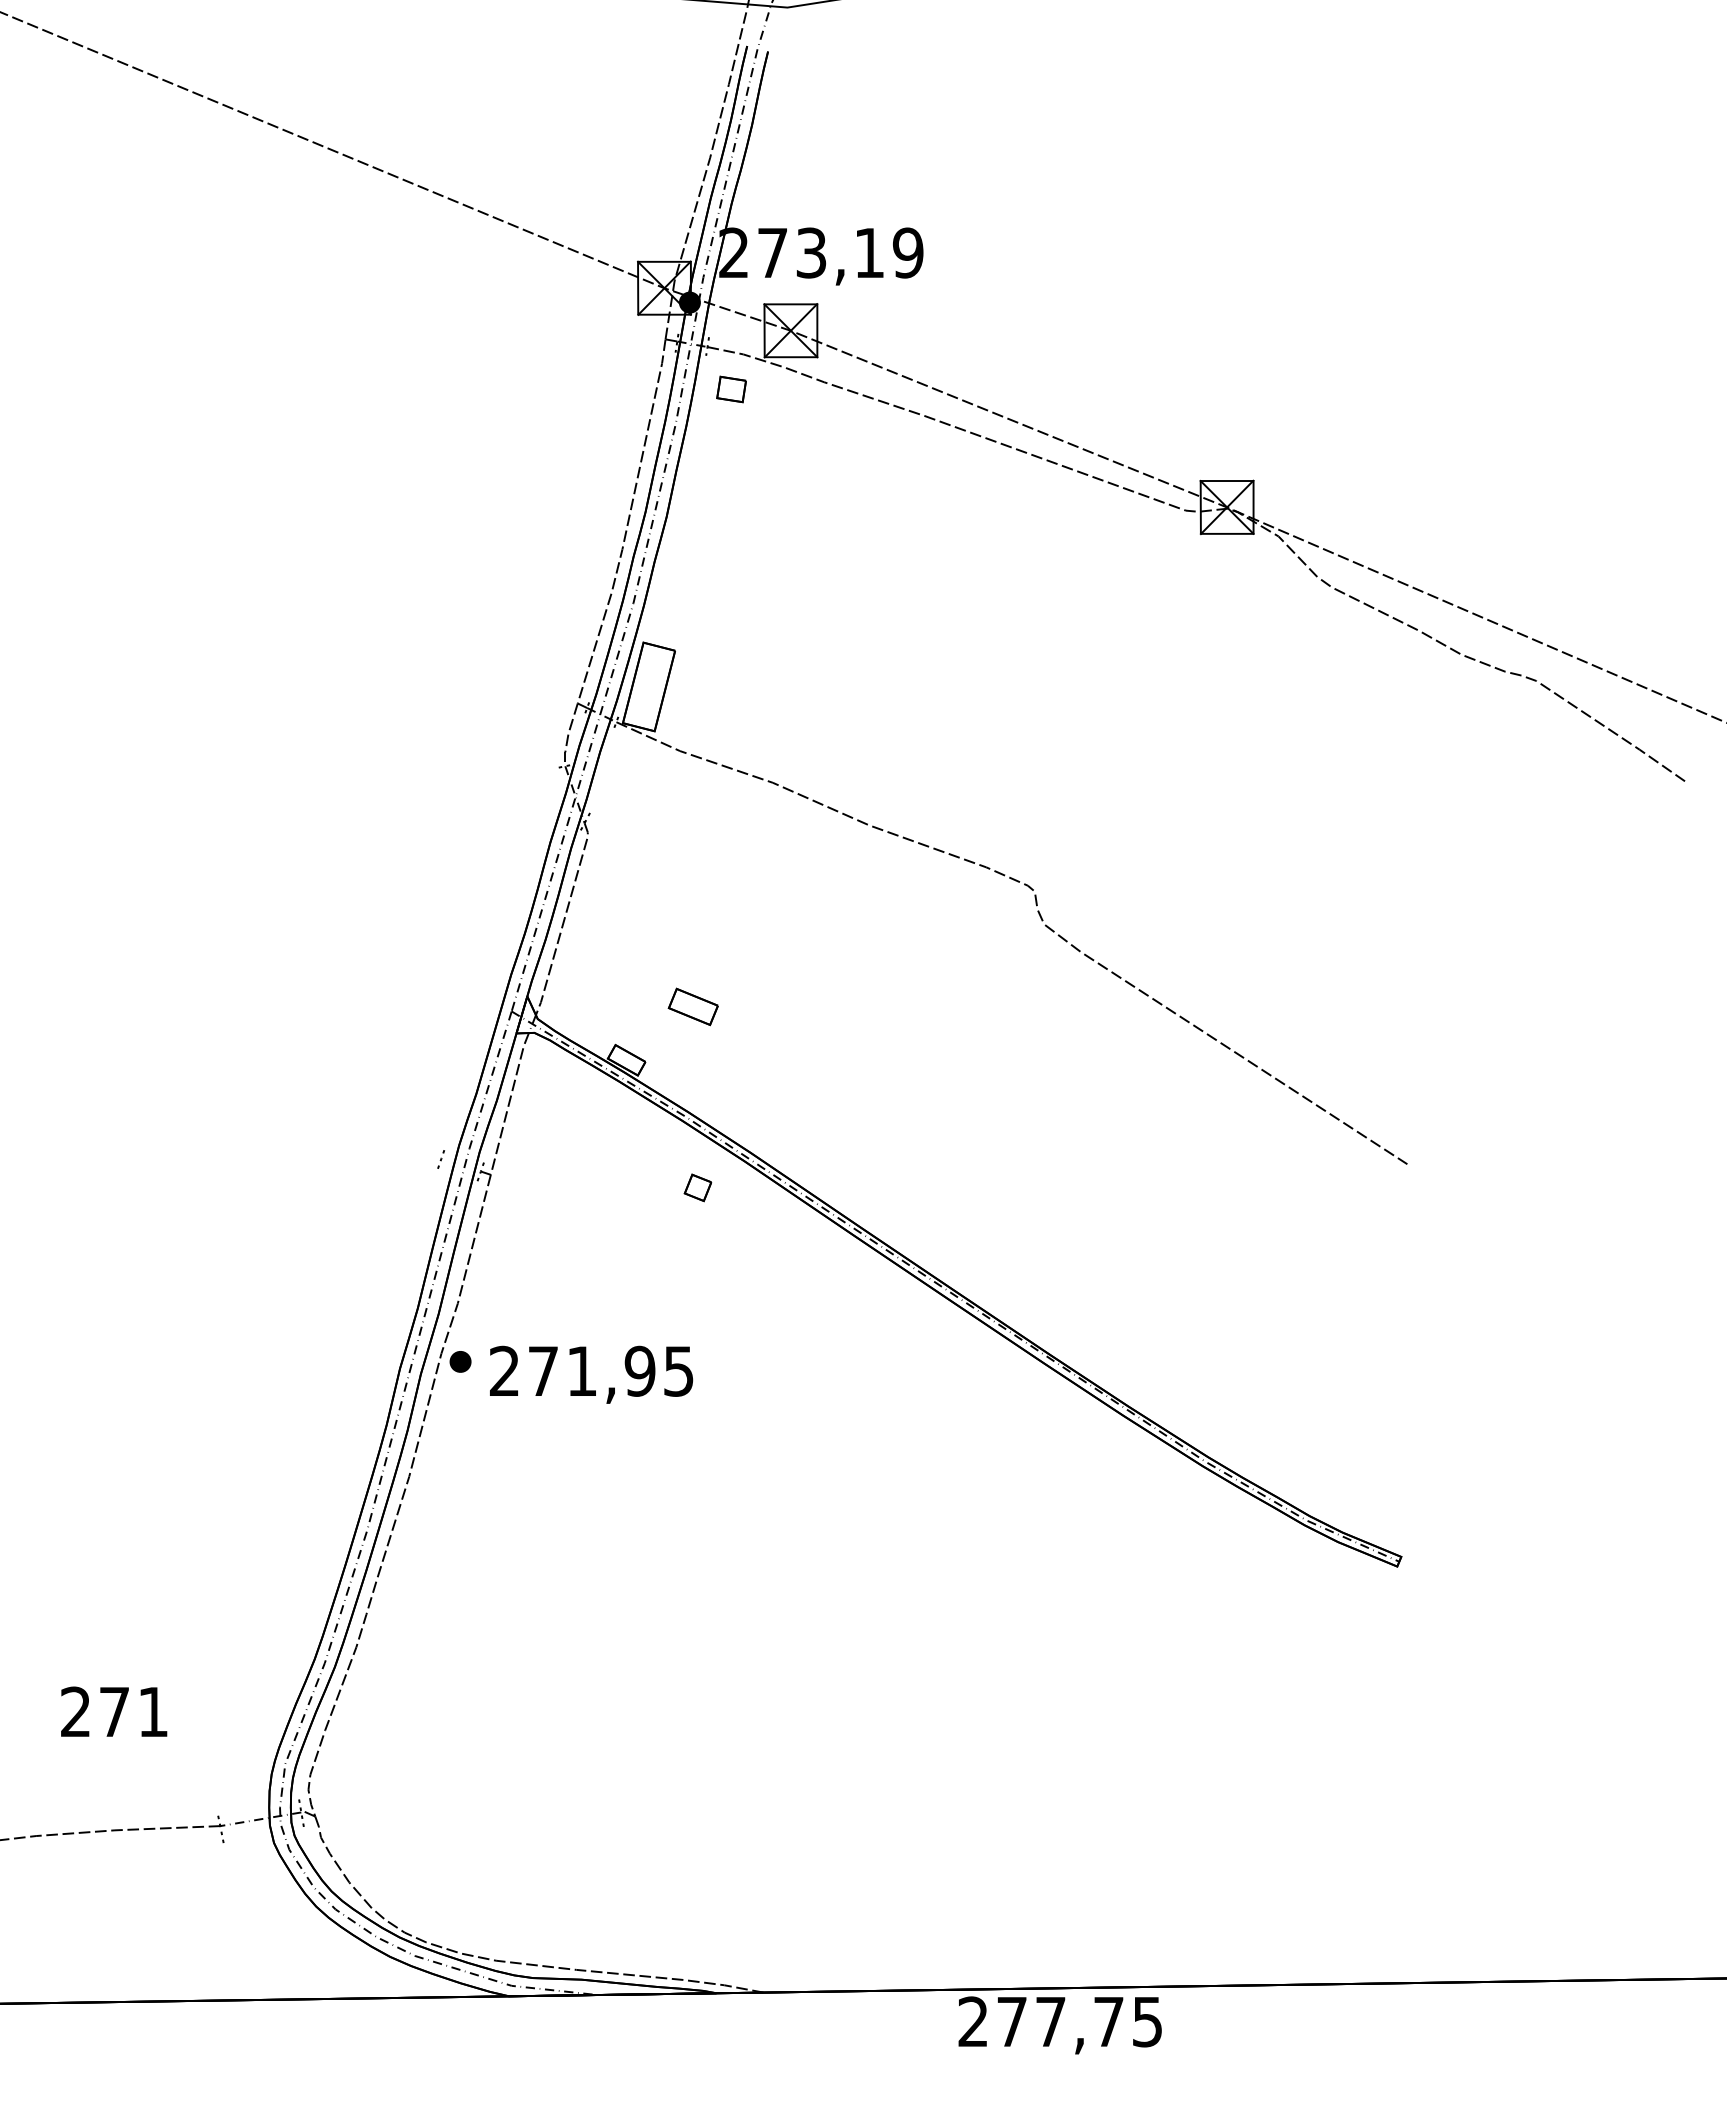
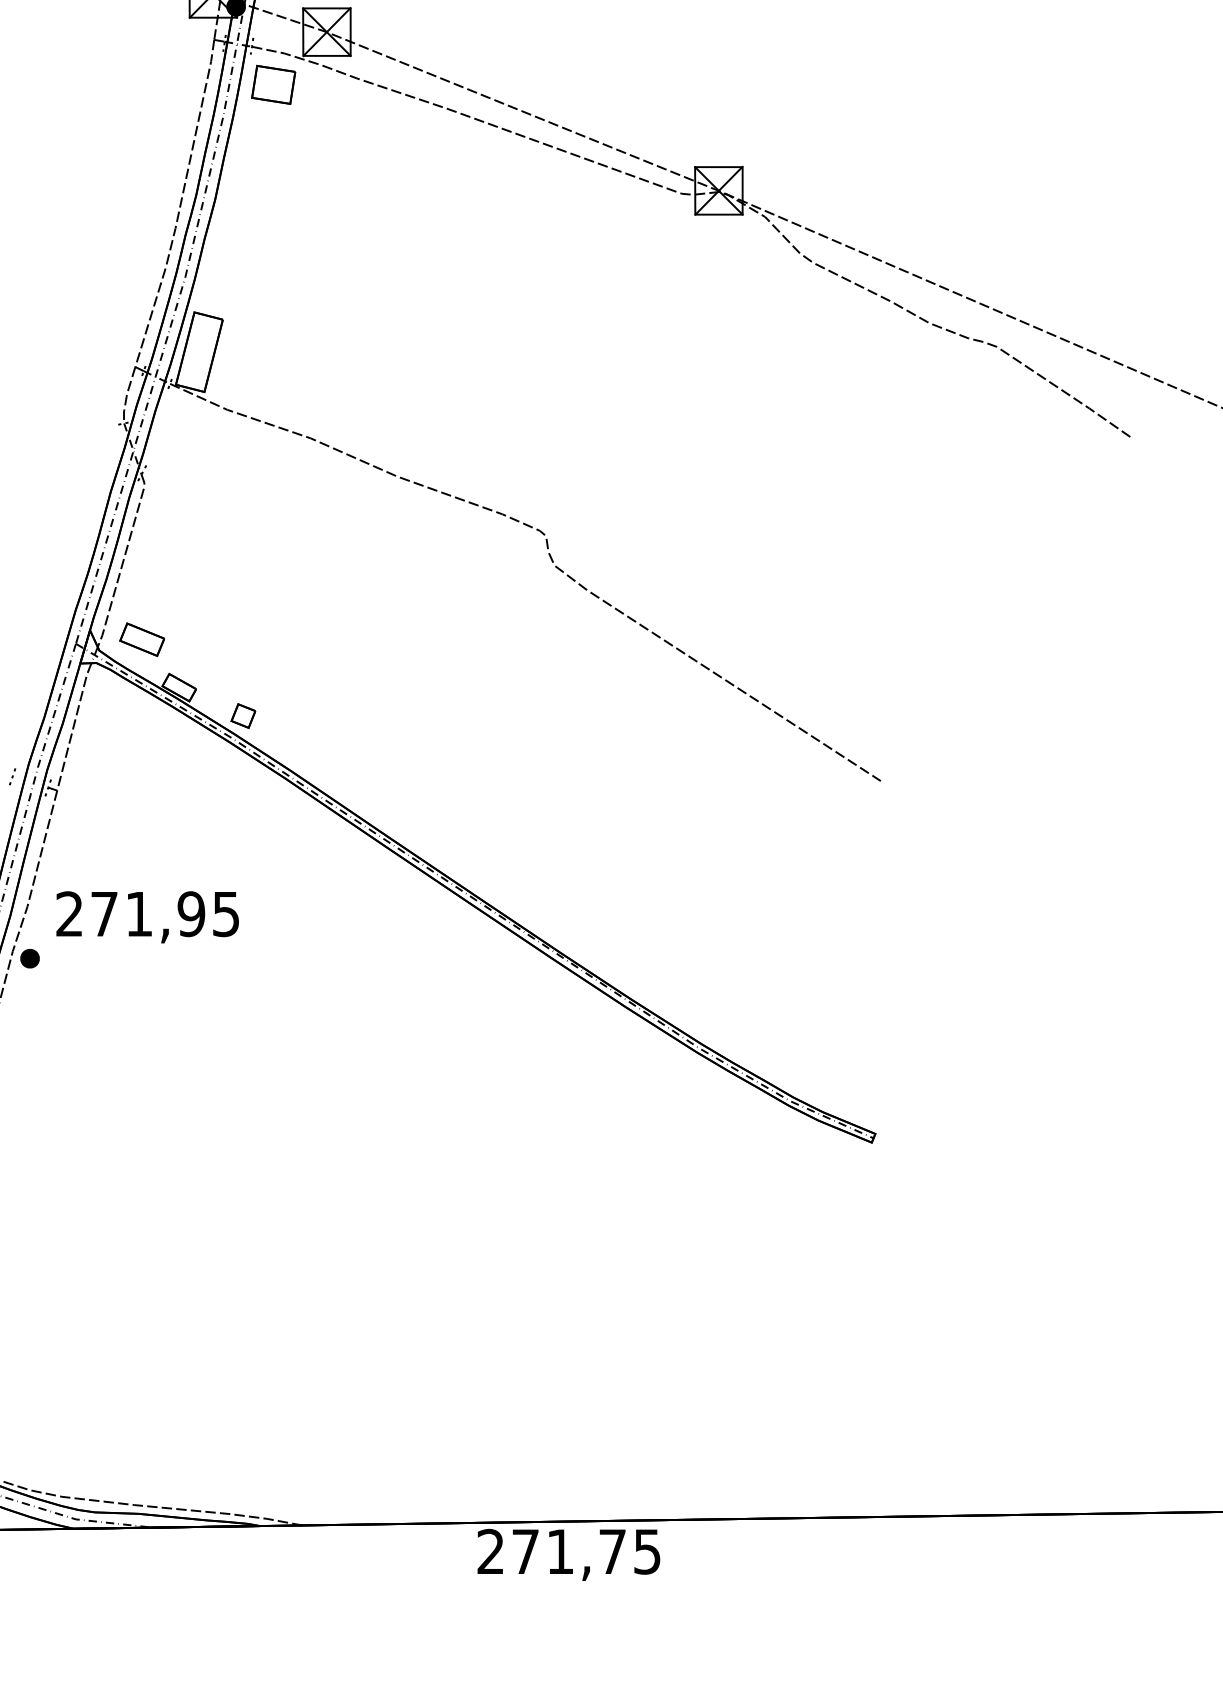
part: (731, 389) -> (273, 84), size x1.67
part: (692, 1006) -> (141, 639), moved
part: (697, 1187) -> (242, 715), moved
text: (591, 1374) -> (147, 917), moved
text: (1050, 2021) -> (560, 1551), 277,75 -> 271,75

